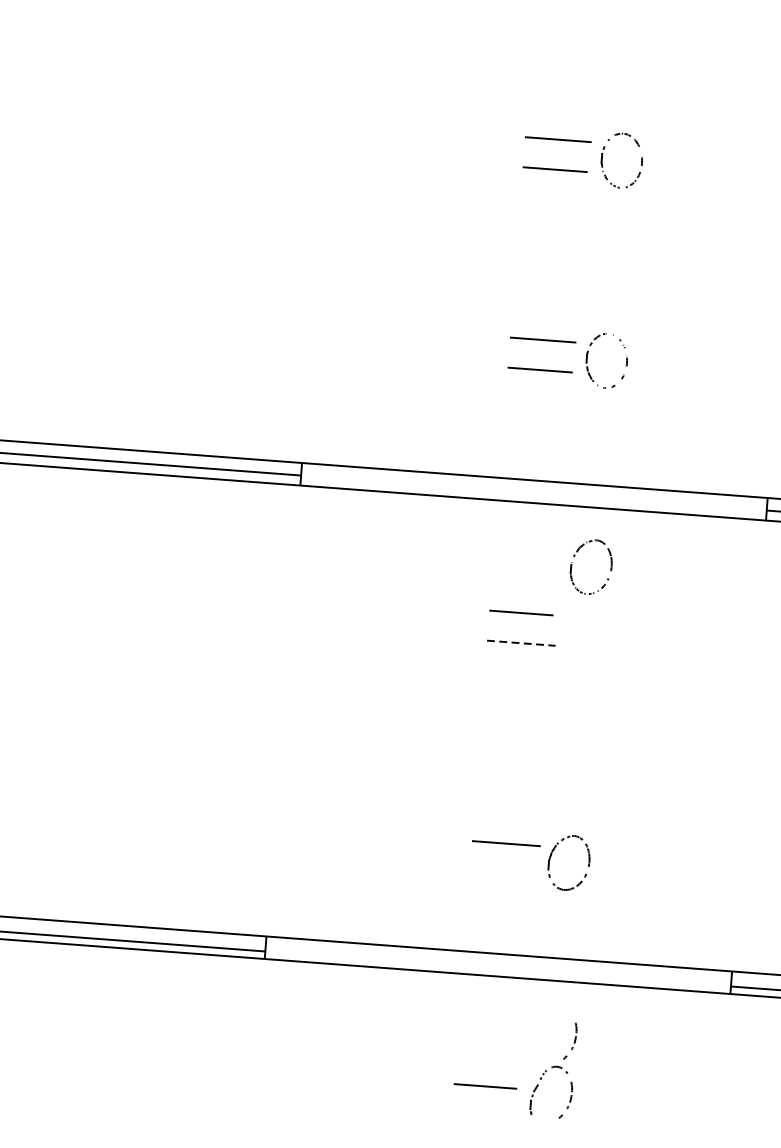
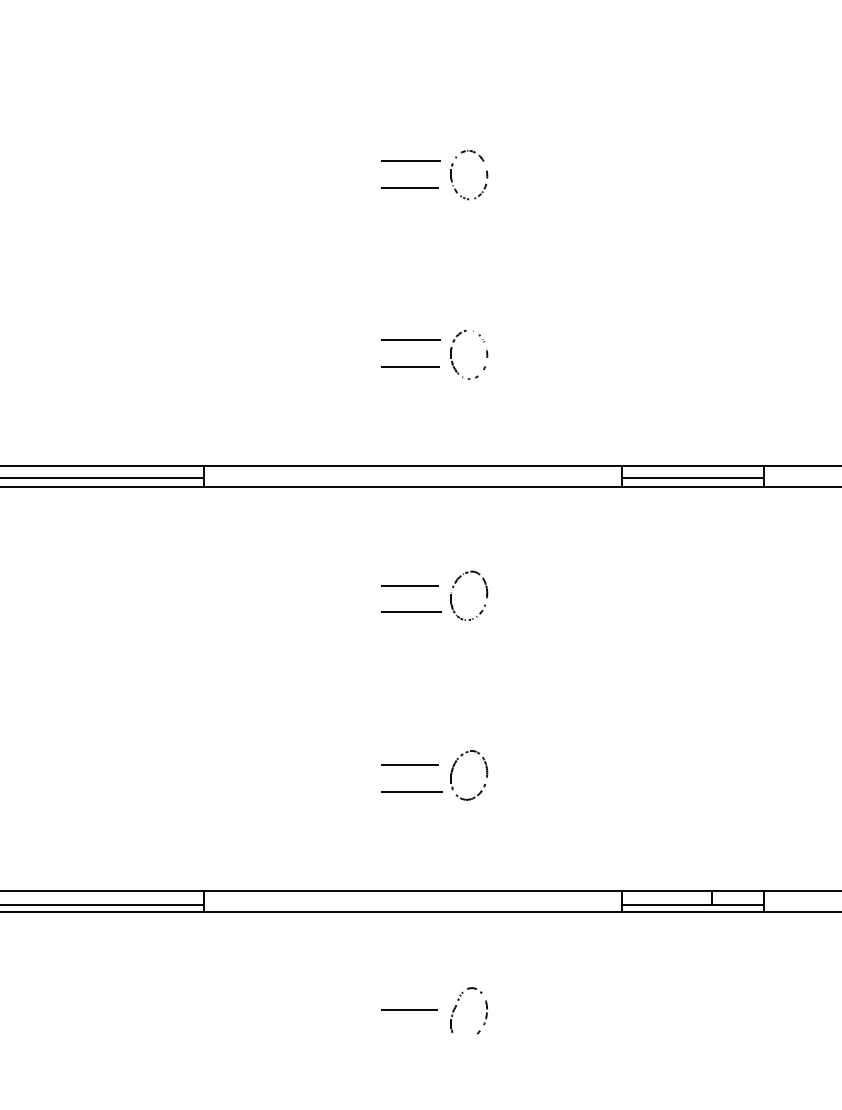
part: (610, 568) -> (486, 595), moved
line: (521, 643) -> (411, 612), dashed -> solid
line: (506, 812) -> (409, 764), added
part: (552, 856) -> (453, 770), moved
part: (569, 1041) -> (481, 964), removed

